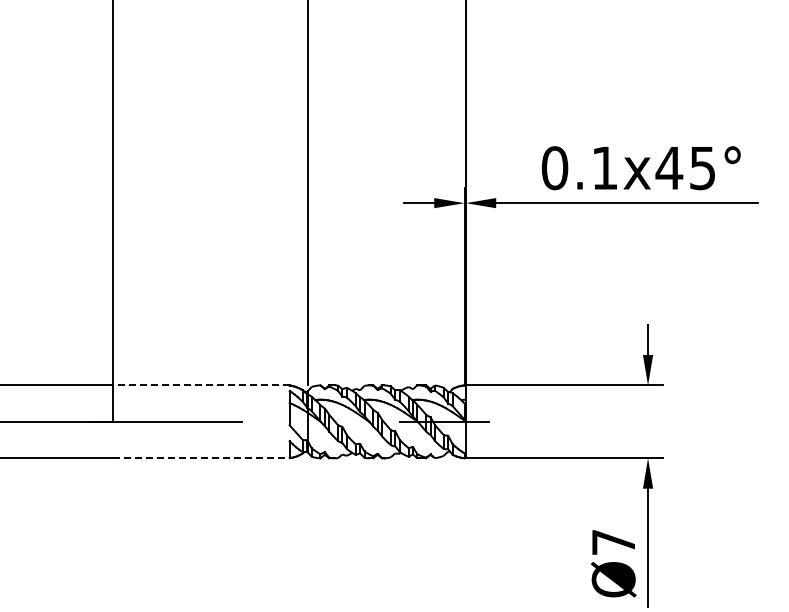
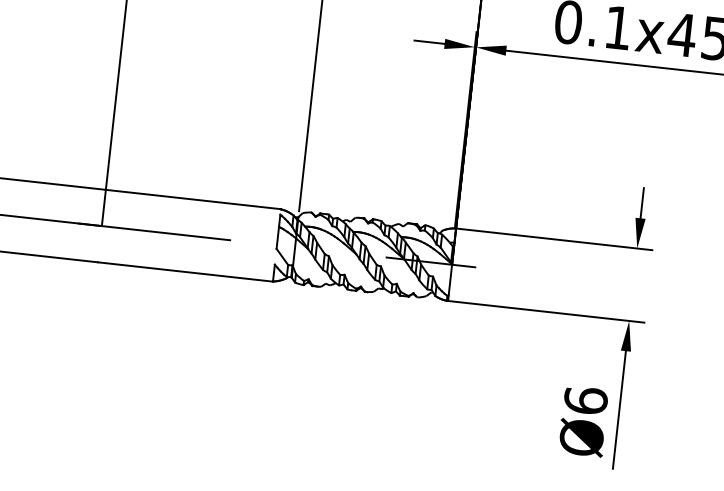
line: (201, 385) -> (193, 199), dashed -> solid
line: (202, 458) -> (186, 272), dashed -> solid
text: (613, 542) -> (585, 400), Ø7 -> Ø6

